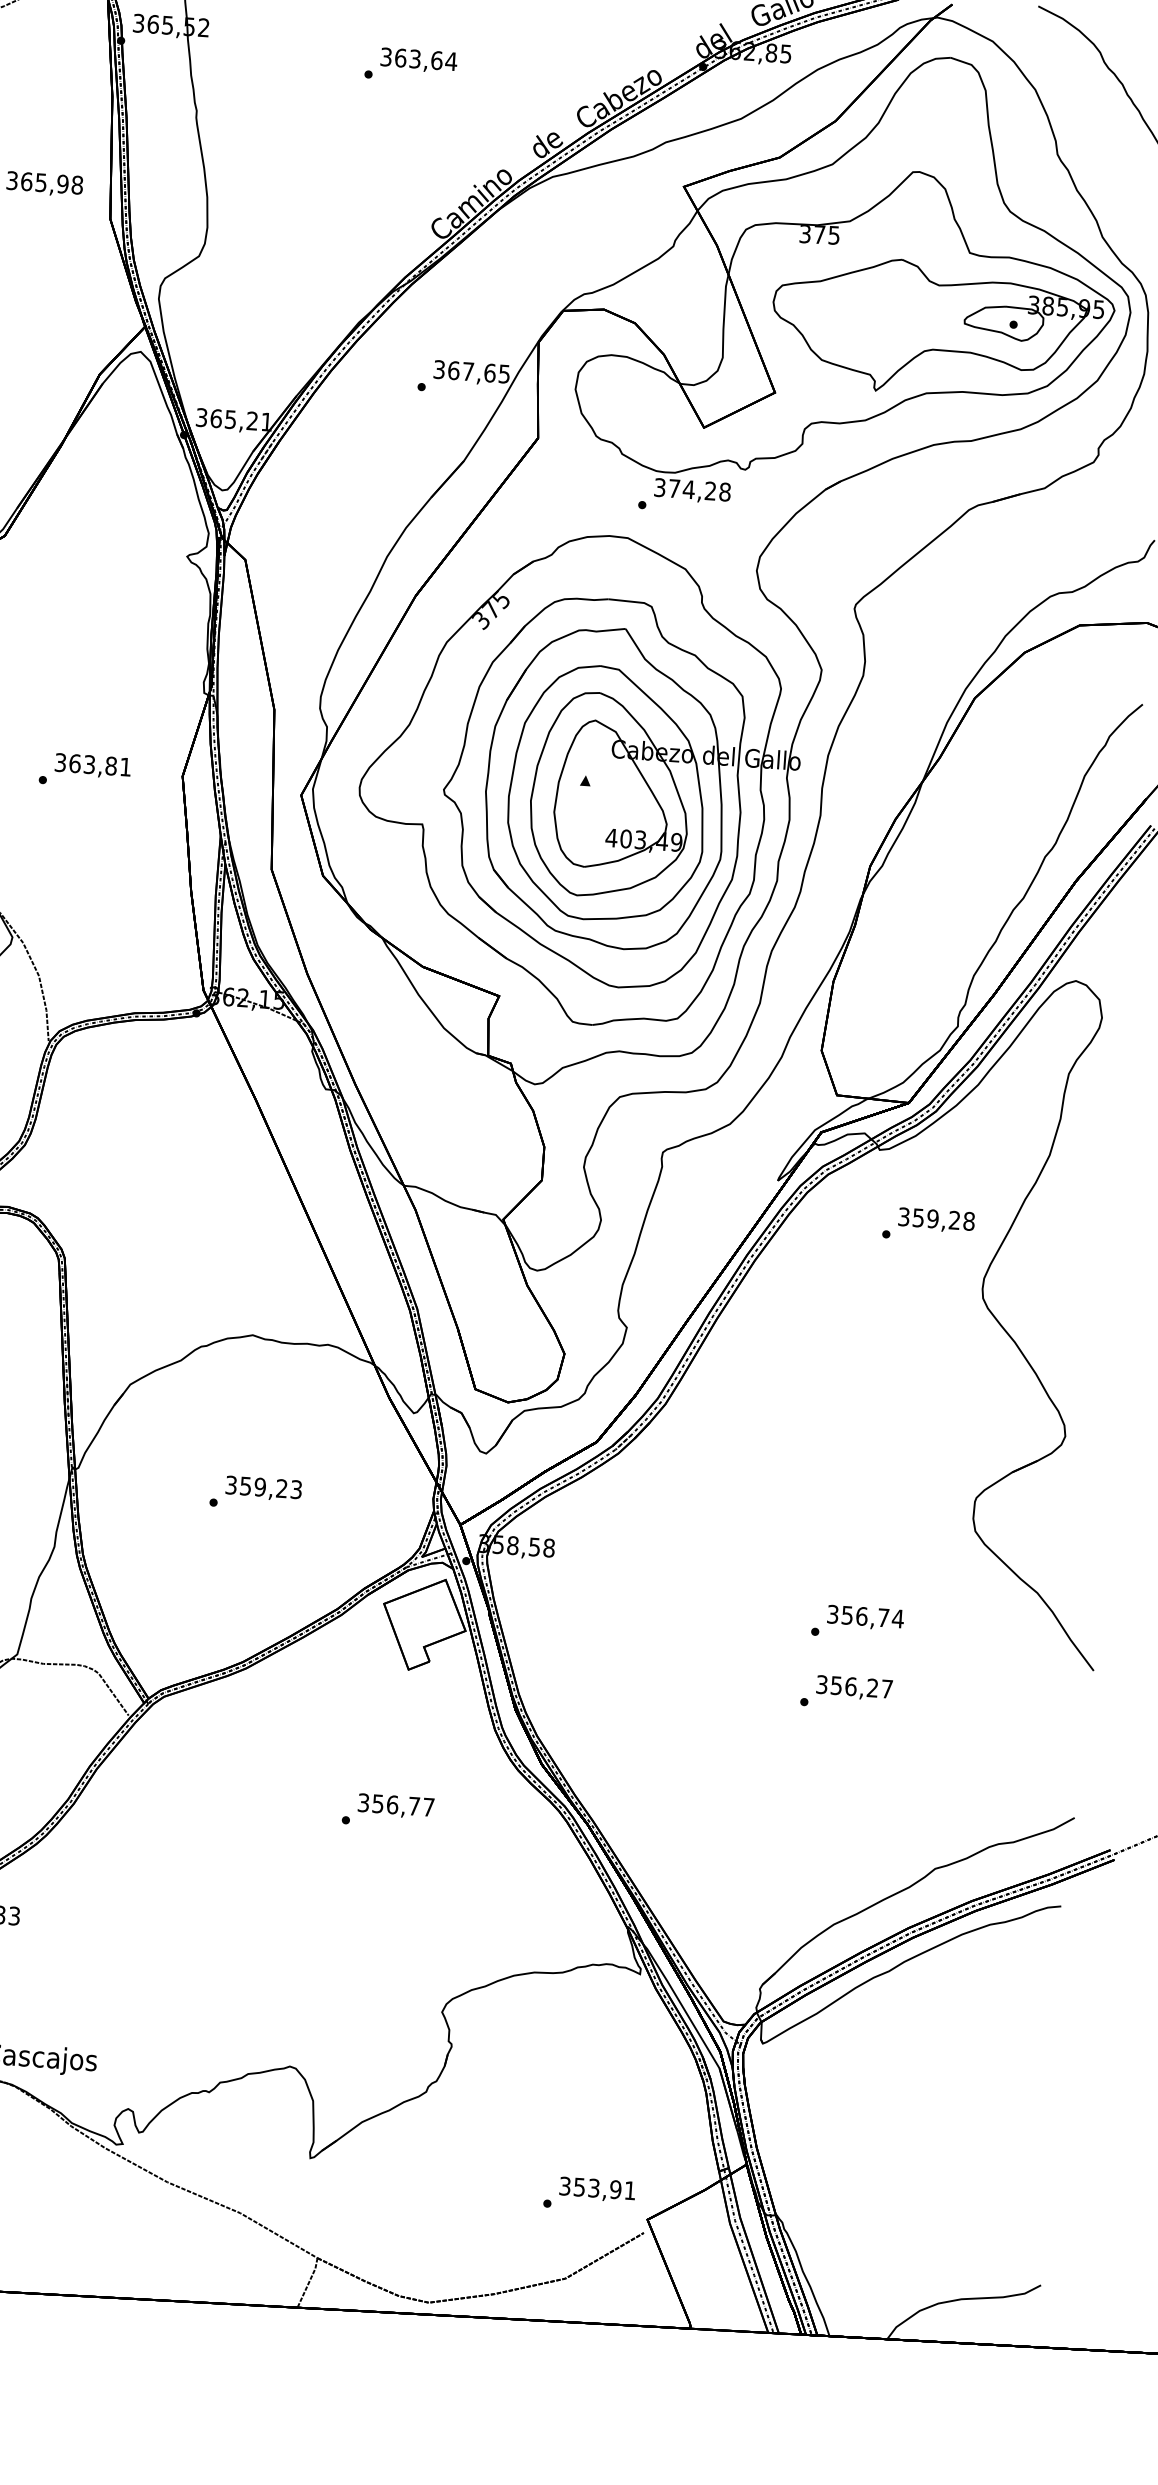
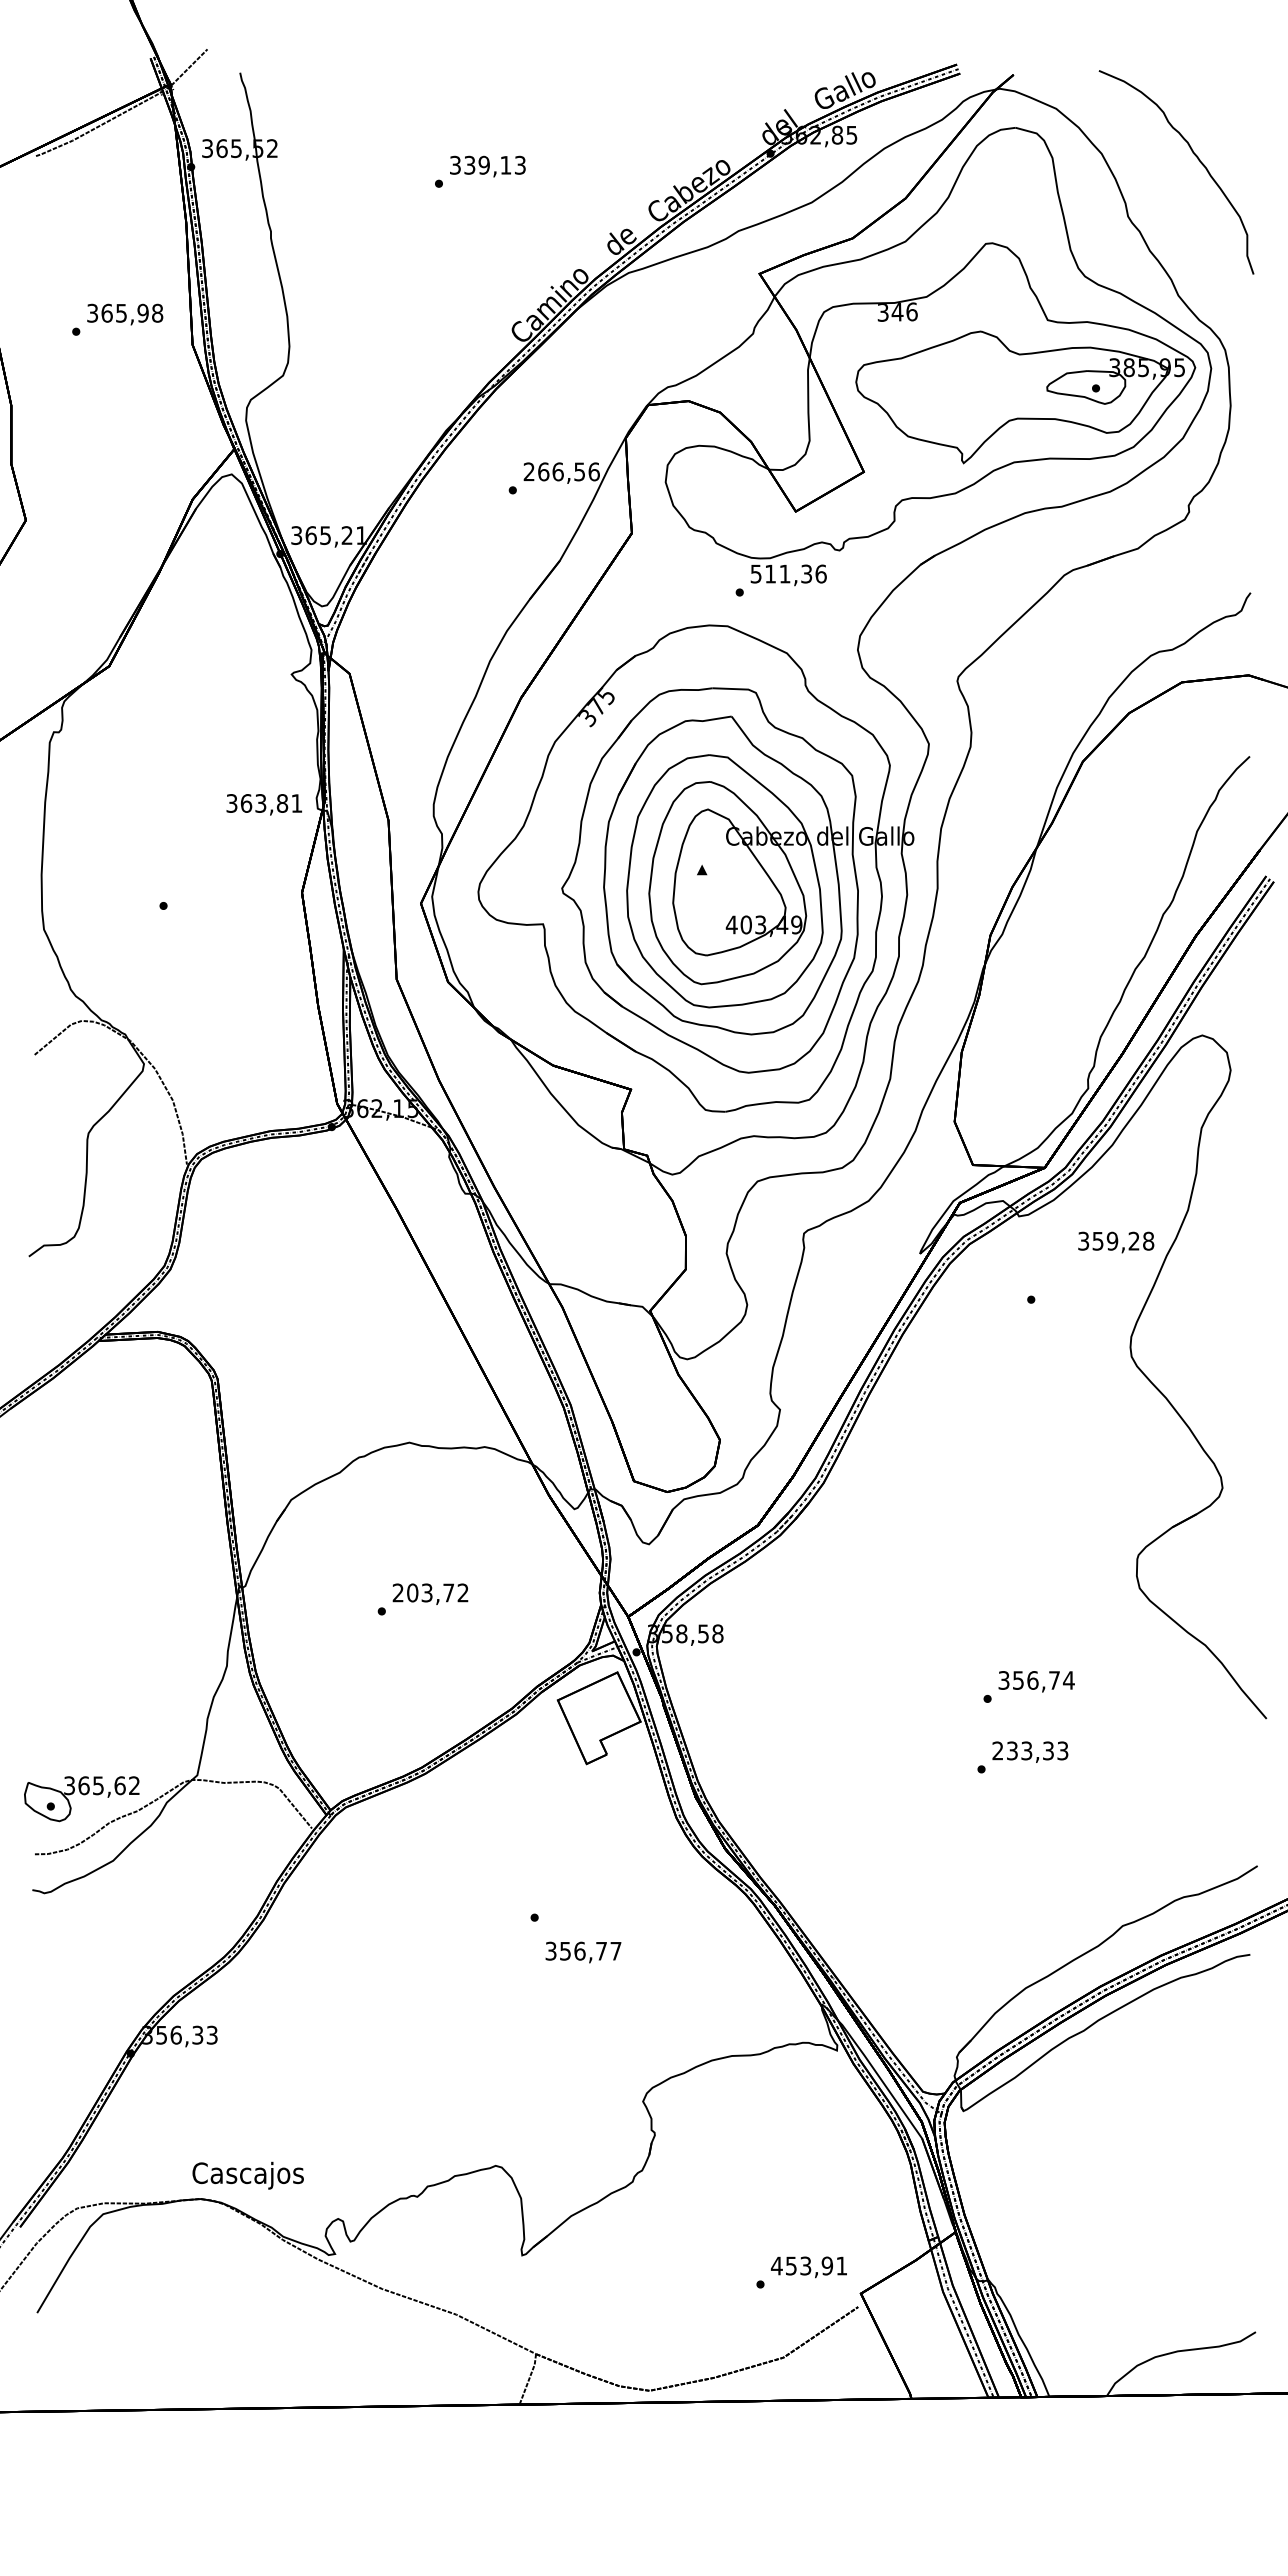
text: (426, 59) -> (495, 164), 363,64 -> 339,13
text: (826, 234) -> (904, 311), 375 -> 346
text: (471, 371) -> (561, 471), 367,65 -> 266,56
text: (692, 489) -> (788, 573), 374,28 -> 511,36
text: (92, 765) -> (263, 804), moved
text: (936, 1220) -> (1116, 1242), moved
text: (263, 1486) -> (430, 1592), 359,23 -> 203,72
text: (854, 1686) -> (1030, 1750), 356,27 -> 233,33
text: (396, 1806) -> (583, 1952), moved
text: (564, 2185) -> (776, 2265), 353,91 -> 453,91

